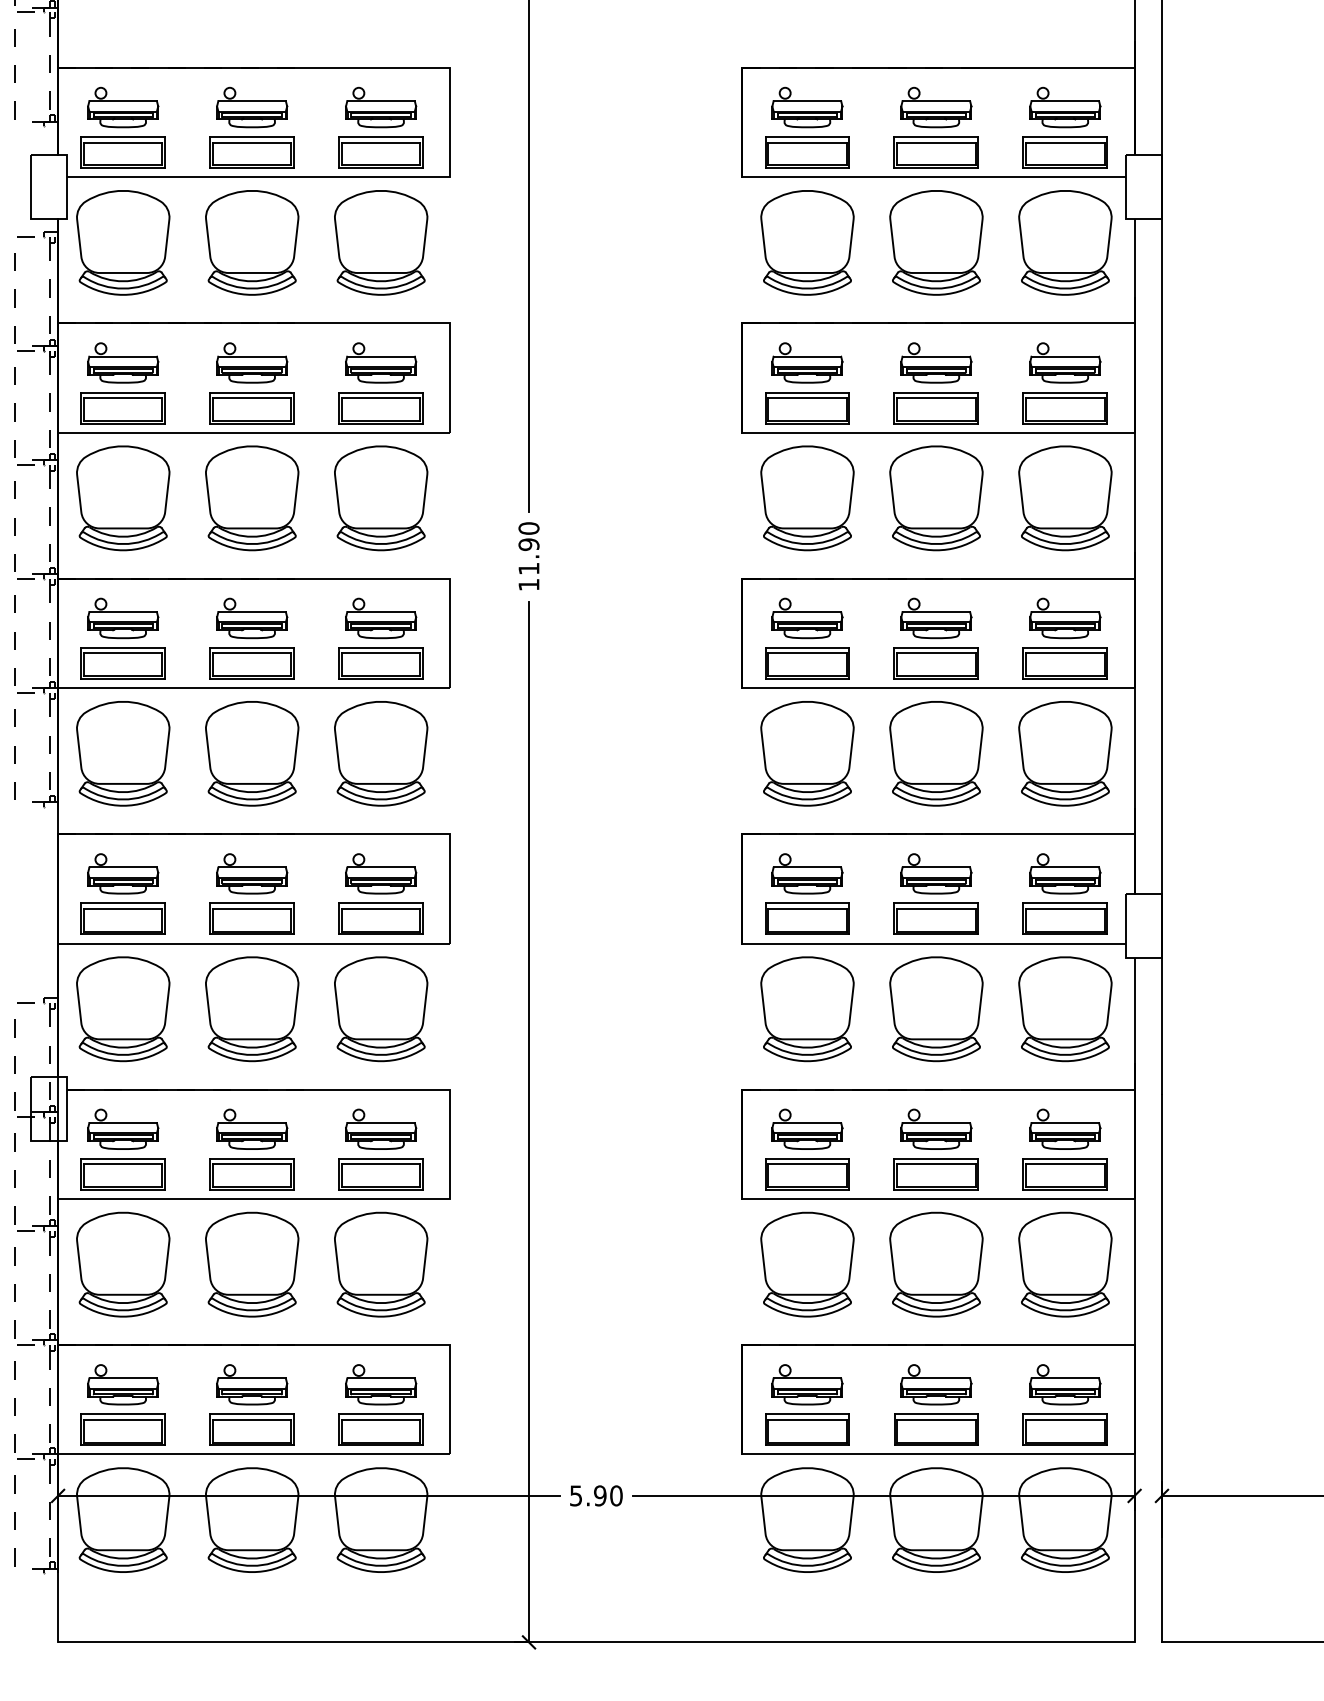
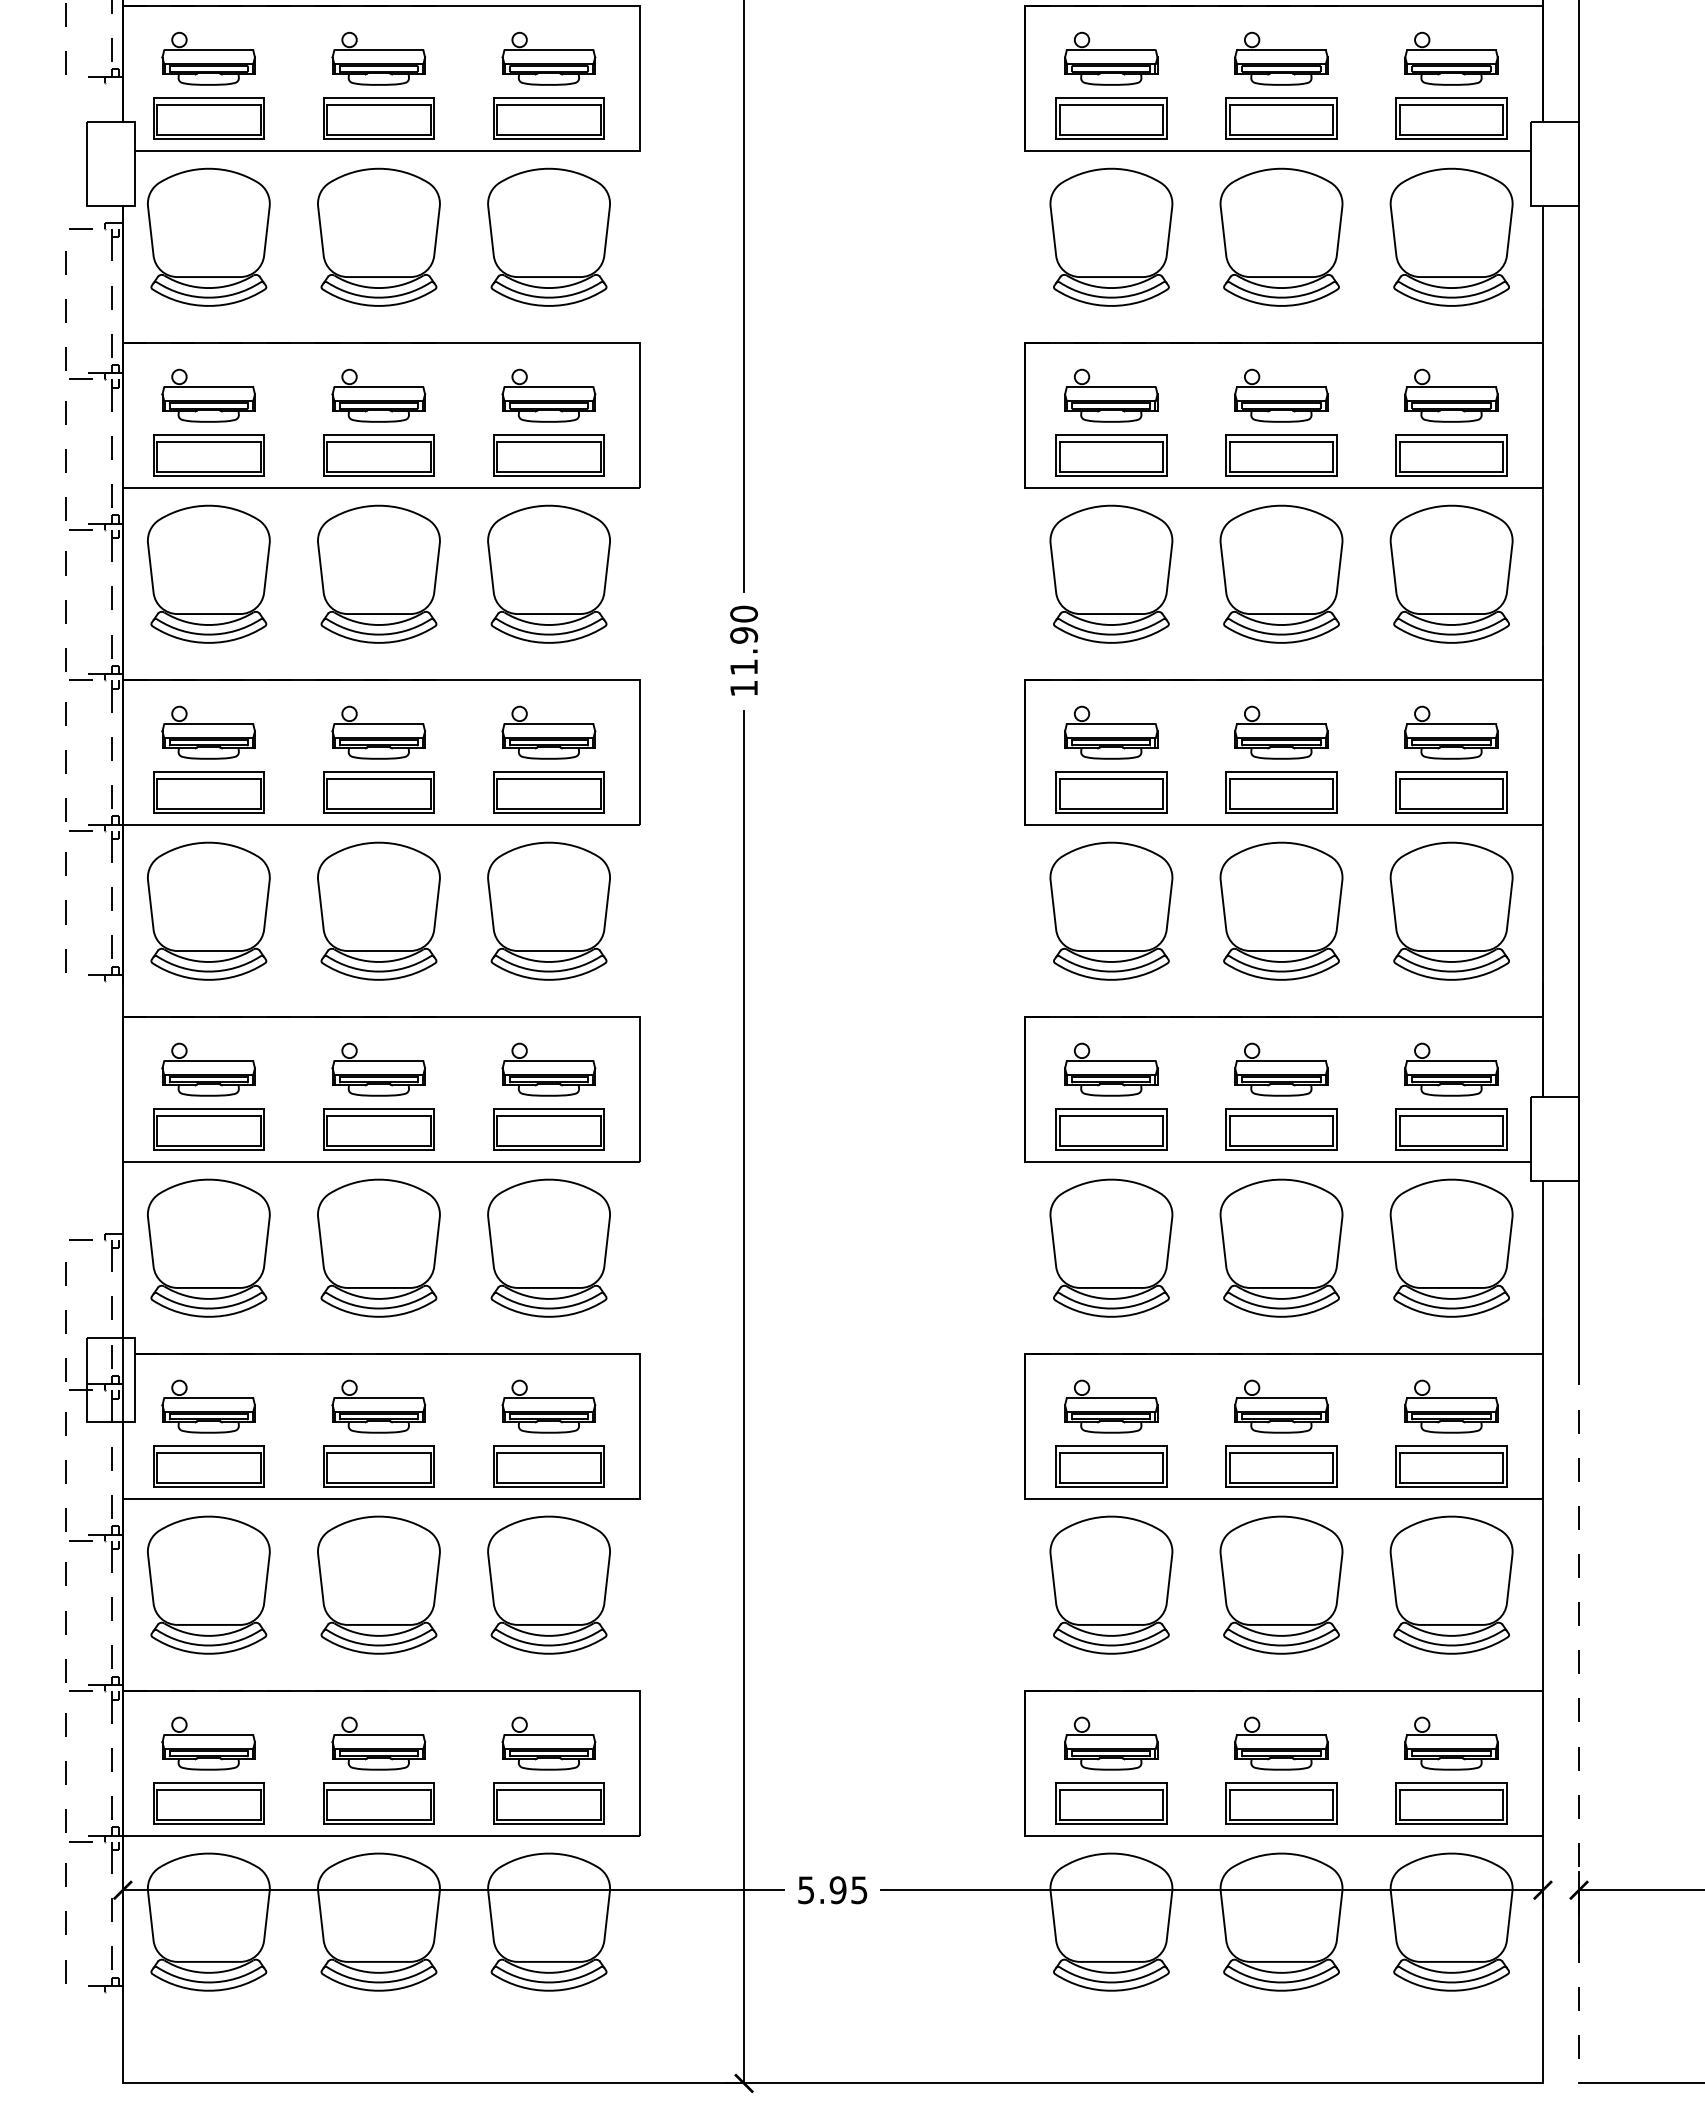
line: (1161, 1368) -> (1578, 1722), solid -> dashed
text: (616, 1495) -> (859, 1889), 5.90 -> 5.95

